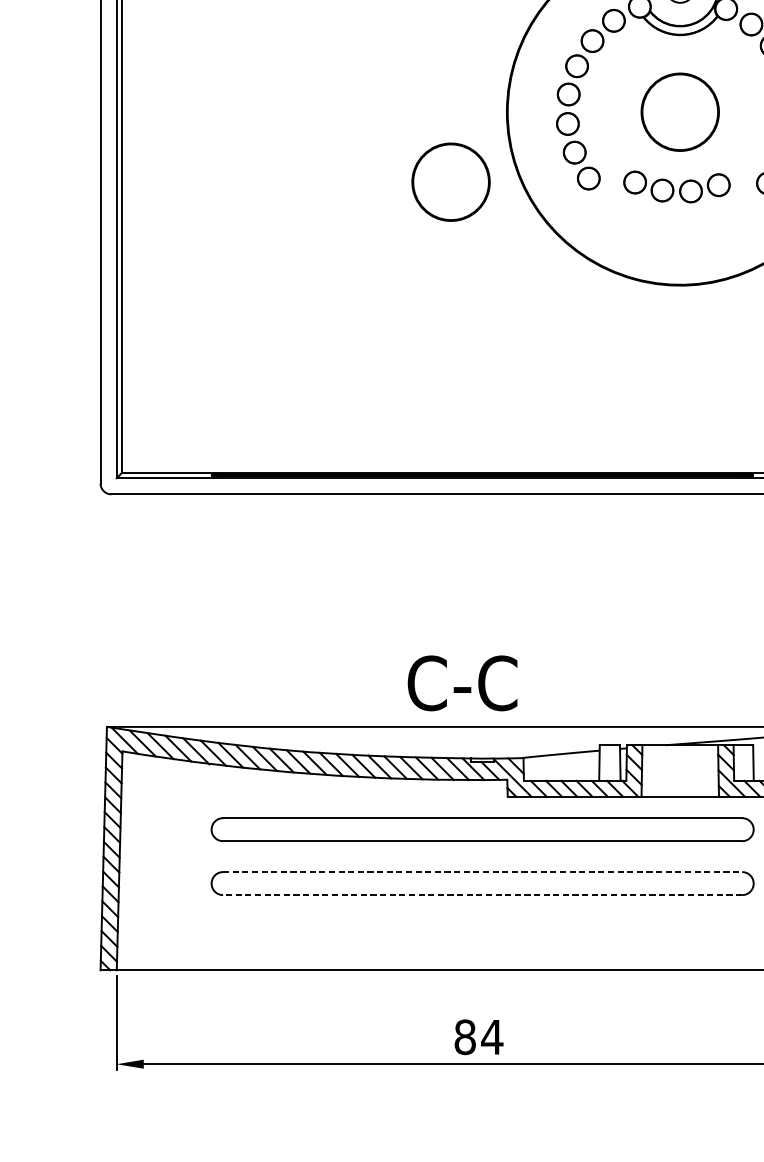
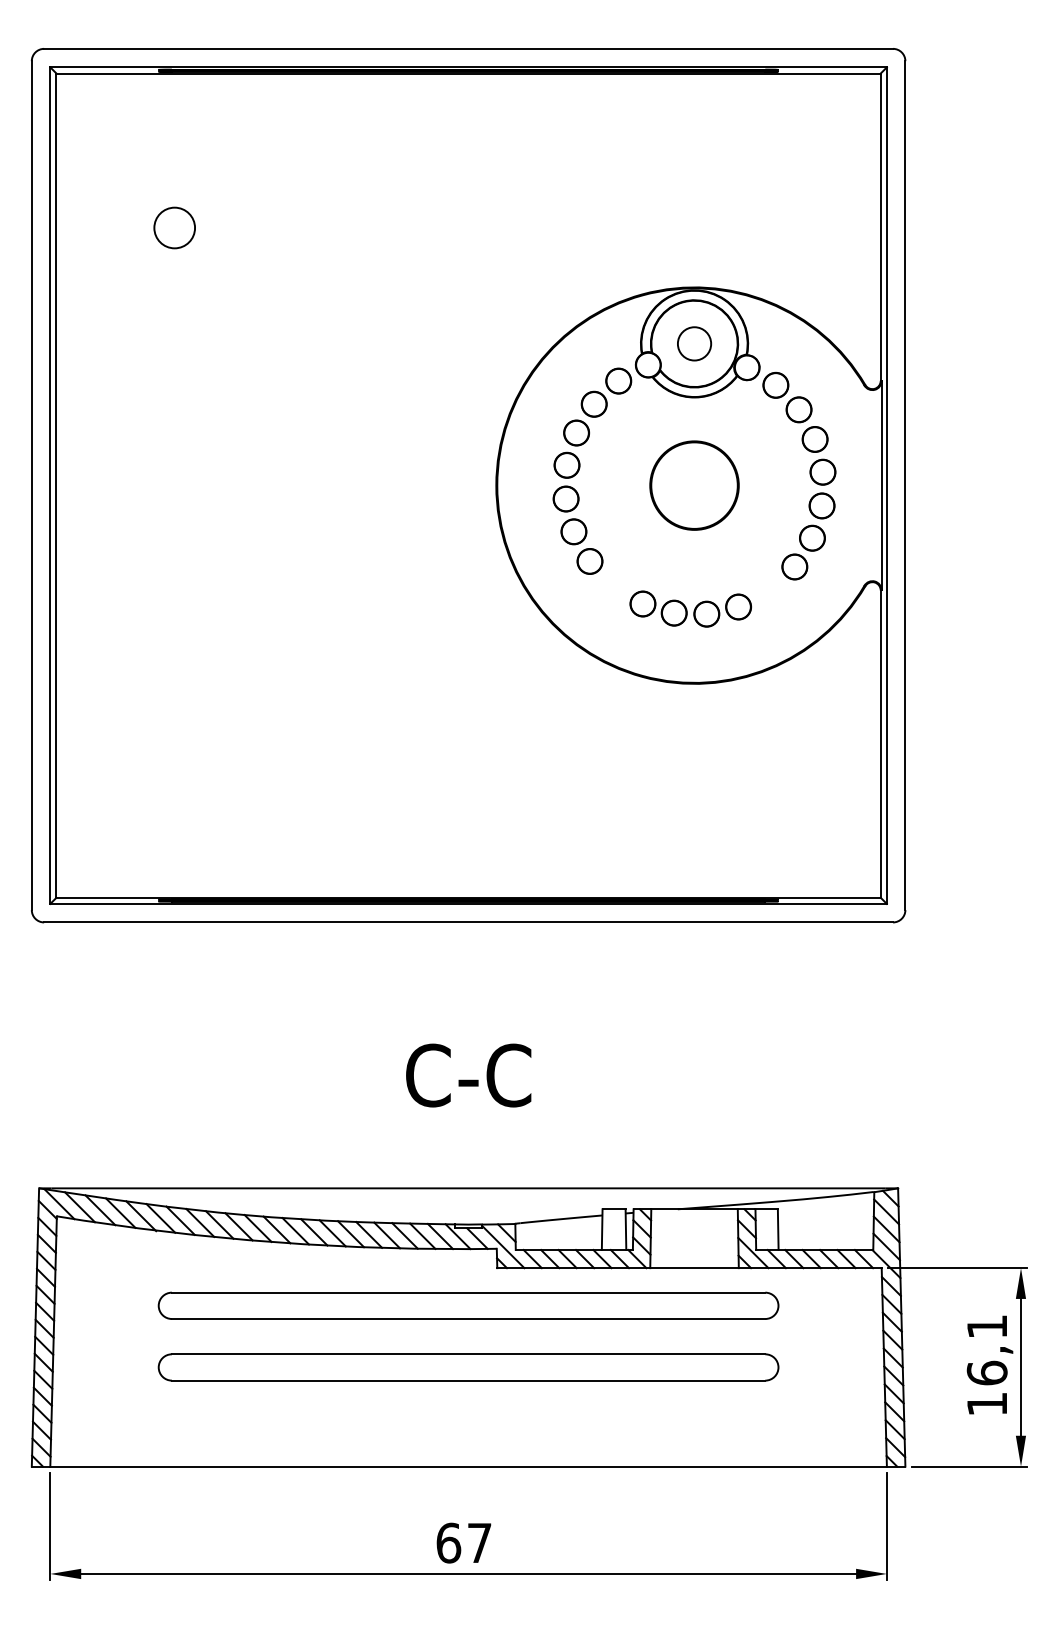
circle: (451, 182) -> (432, 565), removed
part: (676, 186) -> (690, 608), moved
text: (462, 683) -> (468, 1075), moved
line: (482, 872) -> (468, 1354), dashed -> solid
line: (482, 894) -> (468, 1380), dashed -> solid
text: (479, 1036) -> (464, 1542), 84 -> 67

